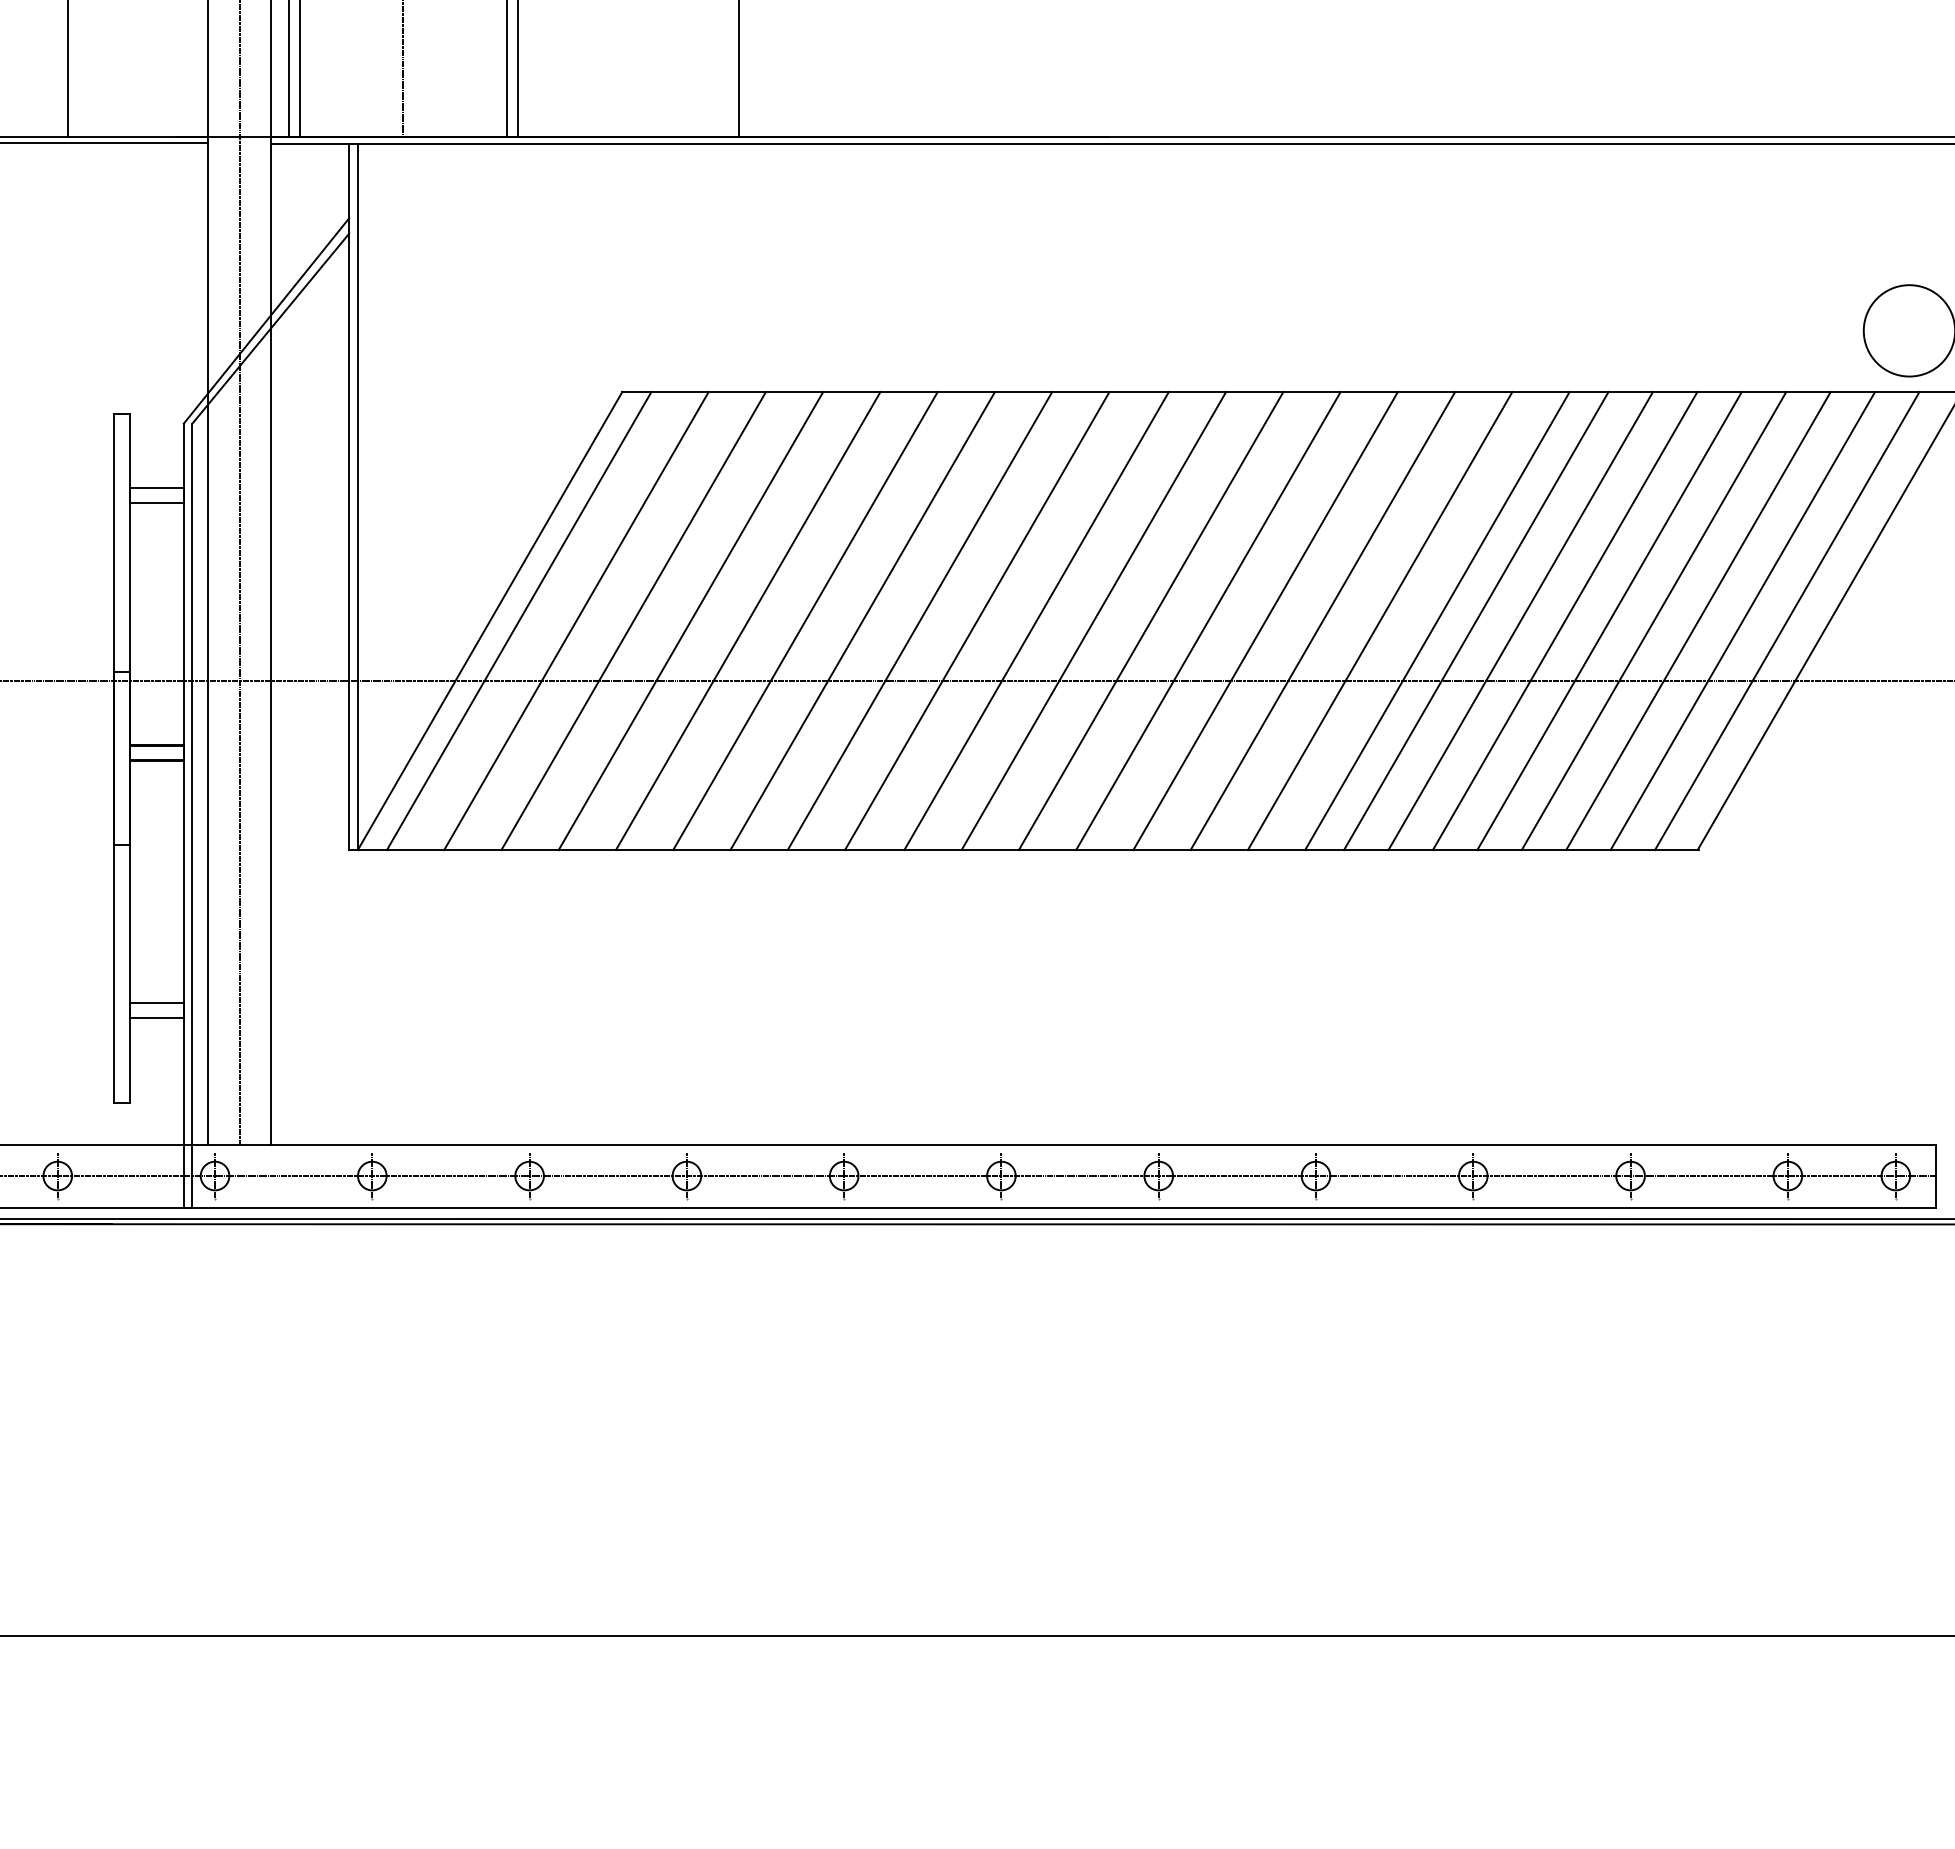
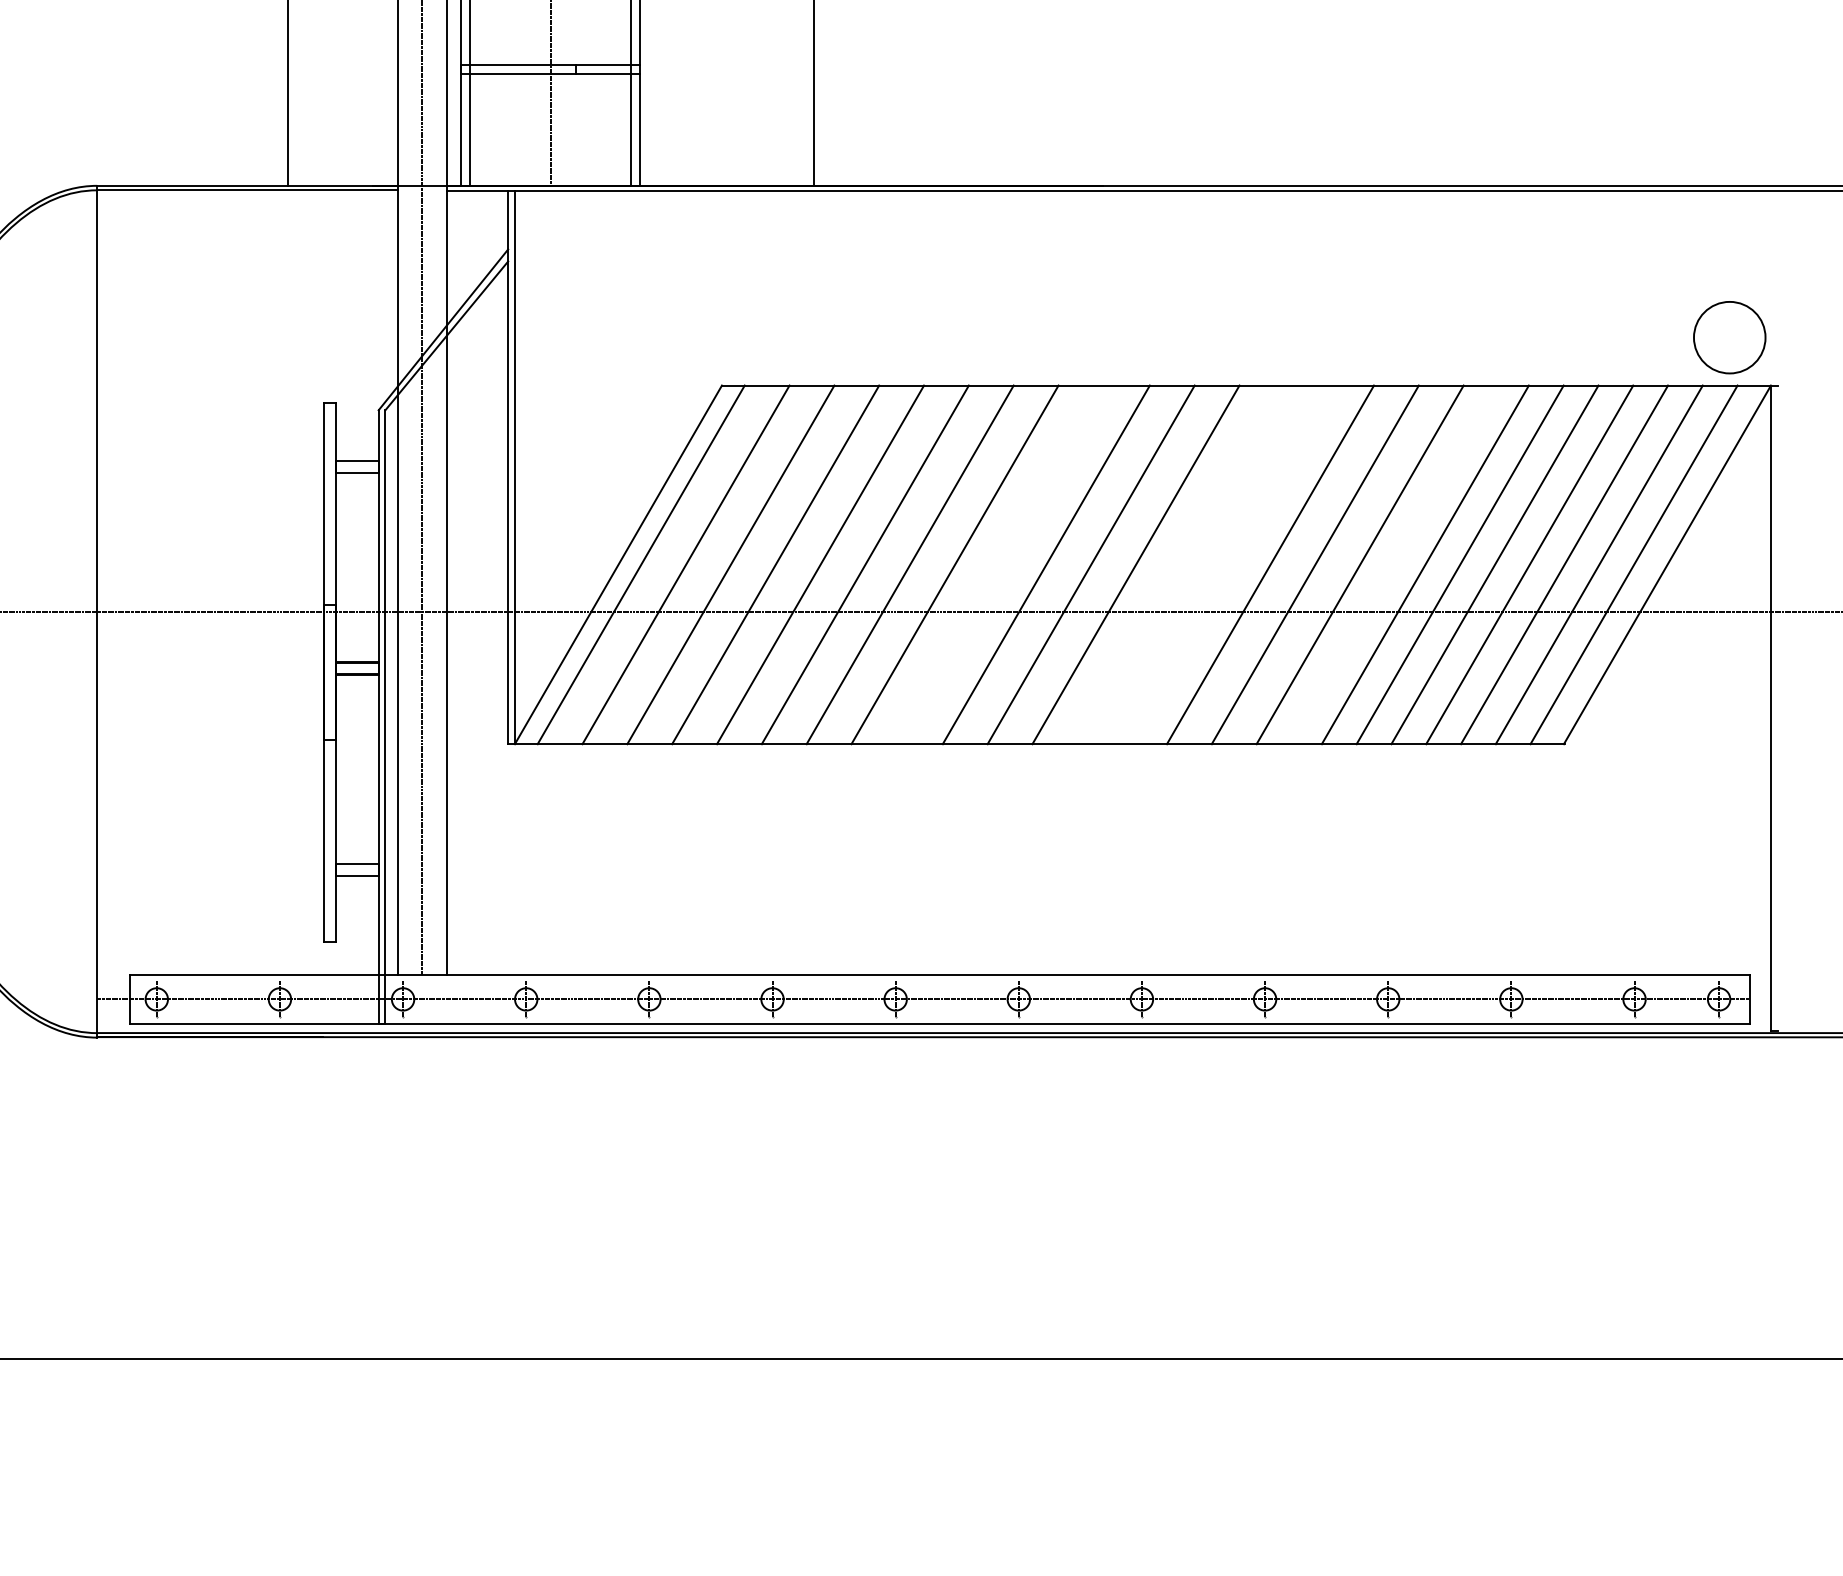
line: (976, 620) -> (999, 564), removed
line: (1207, 620) -> (1180, 564), removed
line: (1265, 620) -> (1225, 564), removed
line: (1476, 620) -> (1390, 564), removed

